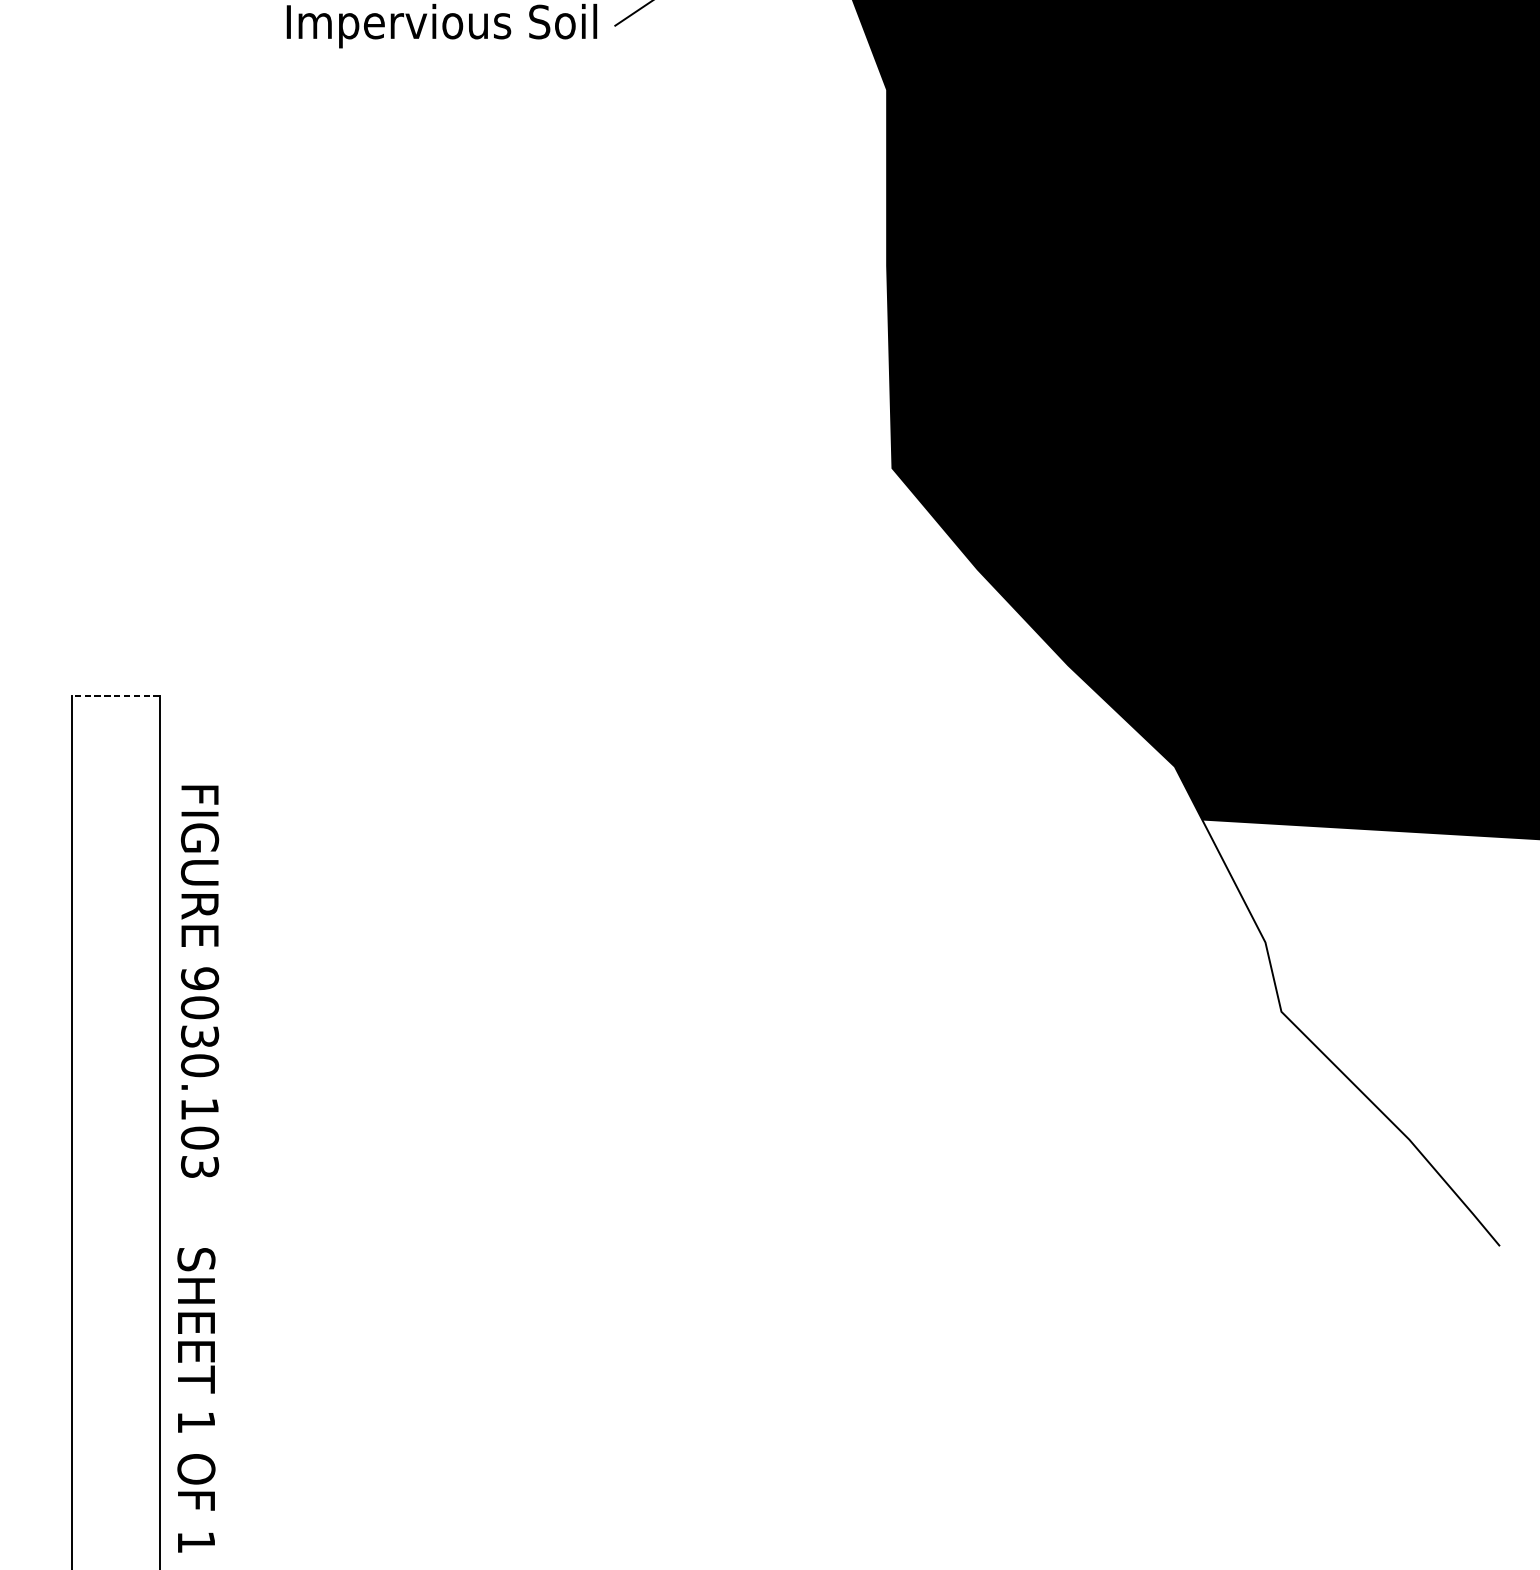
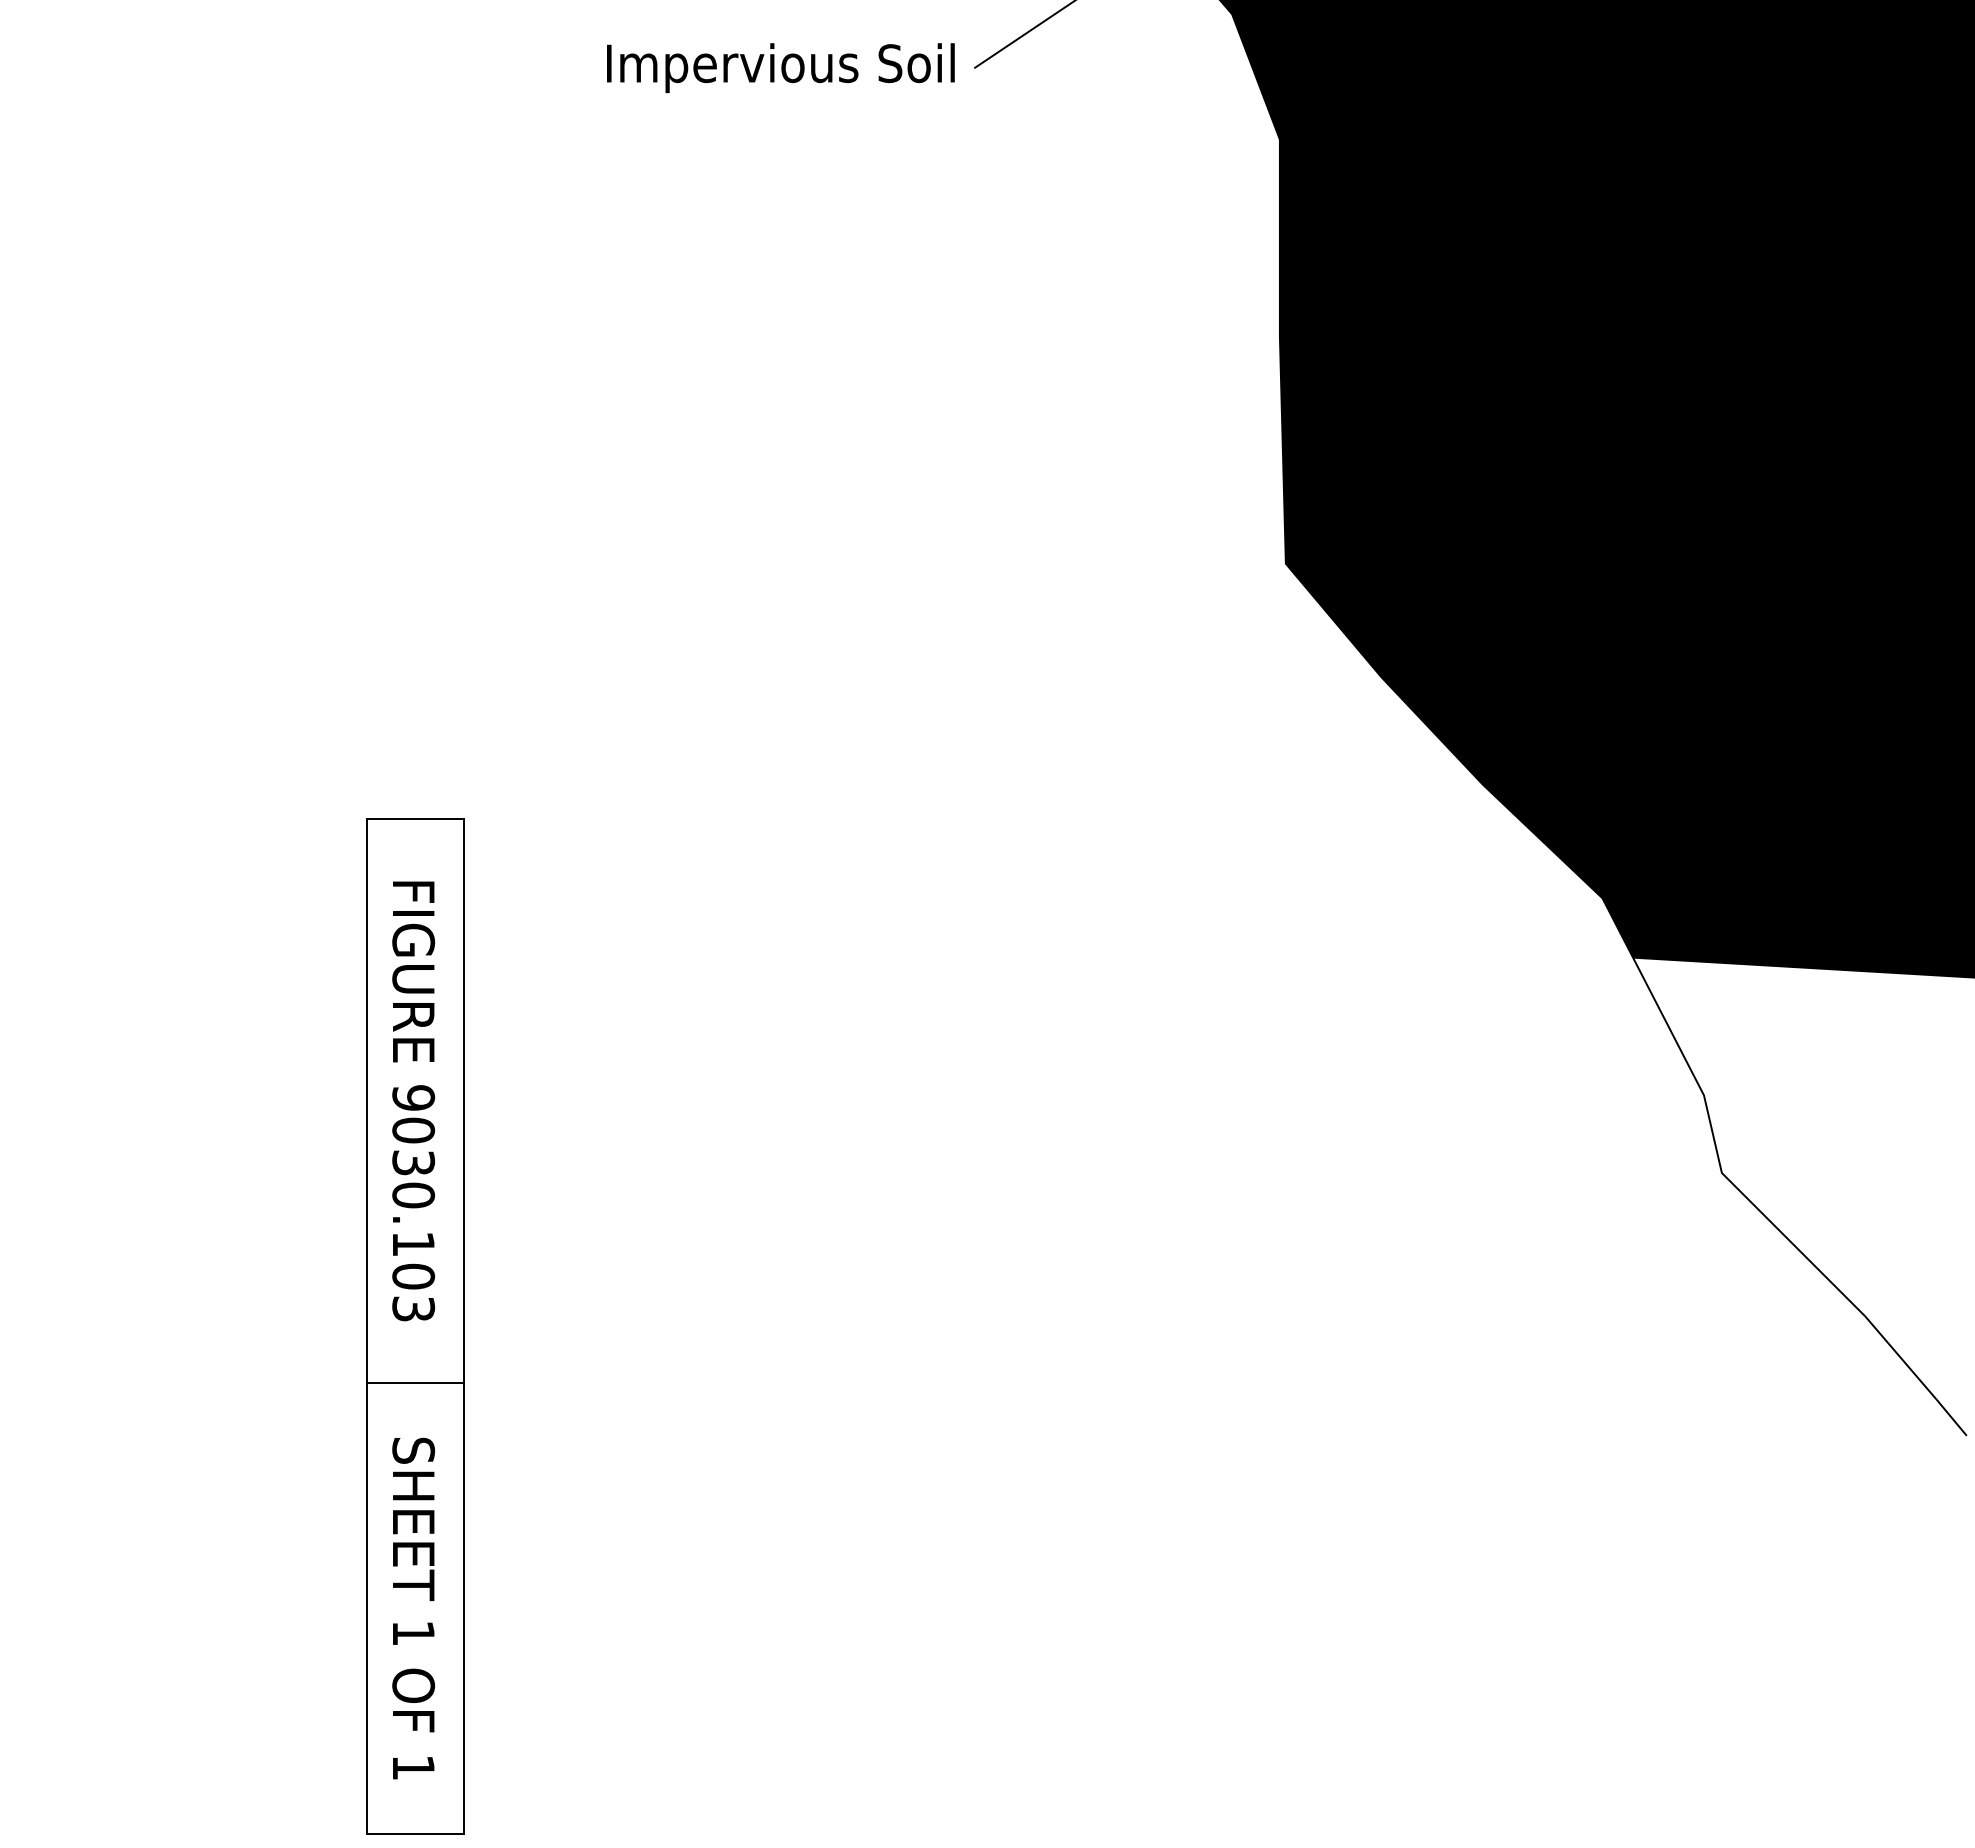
line: (116, 695) -> (415, 818), dashed -> solid
text: (199, 981) -> (413, 1101), moved
line: (116, 1199) -> (415, 1383), added
text: (196, 1400) -> (413, 1608), moved

